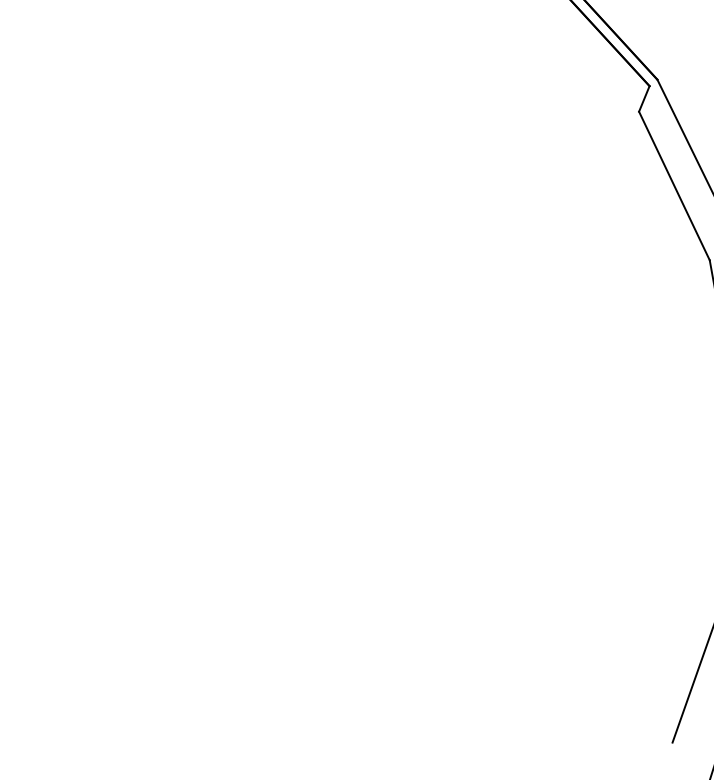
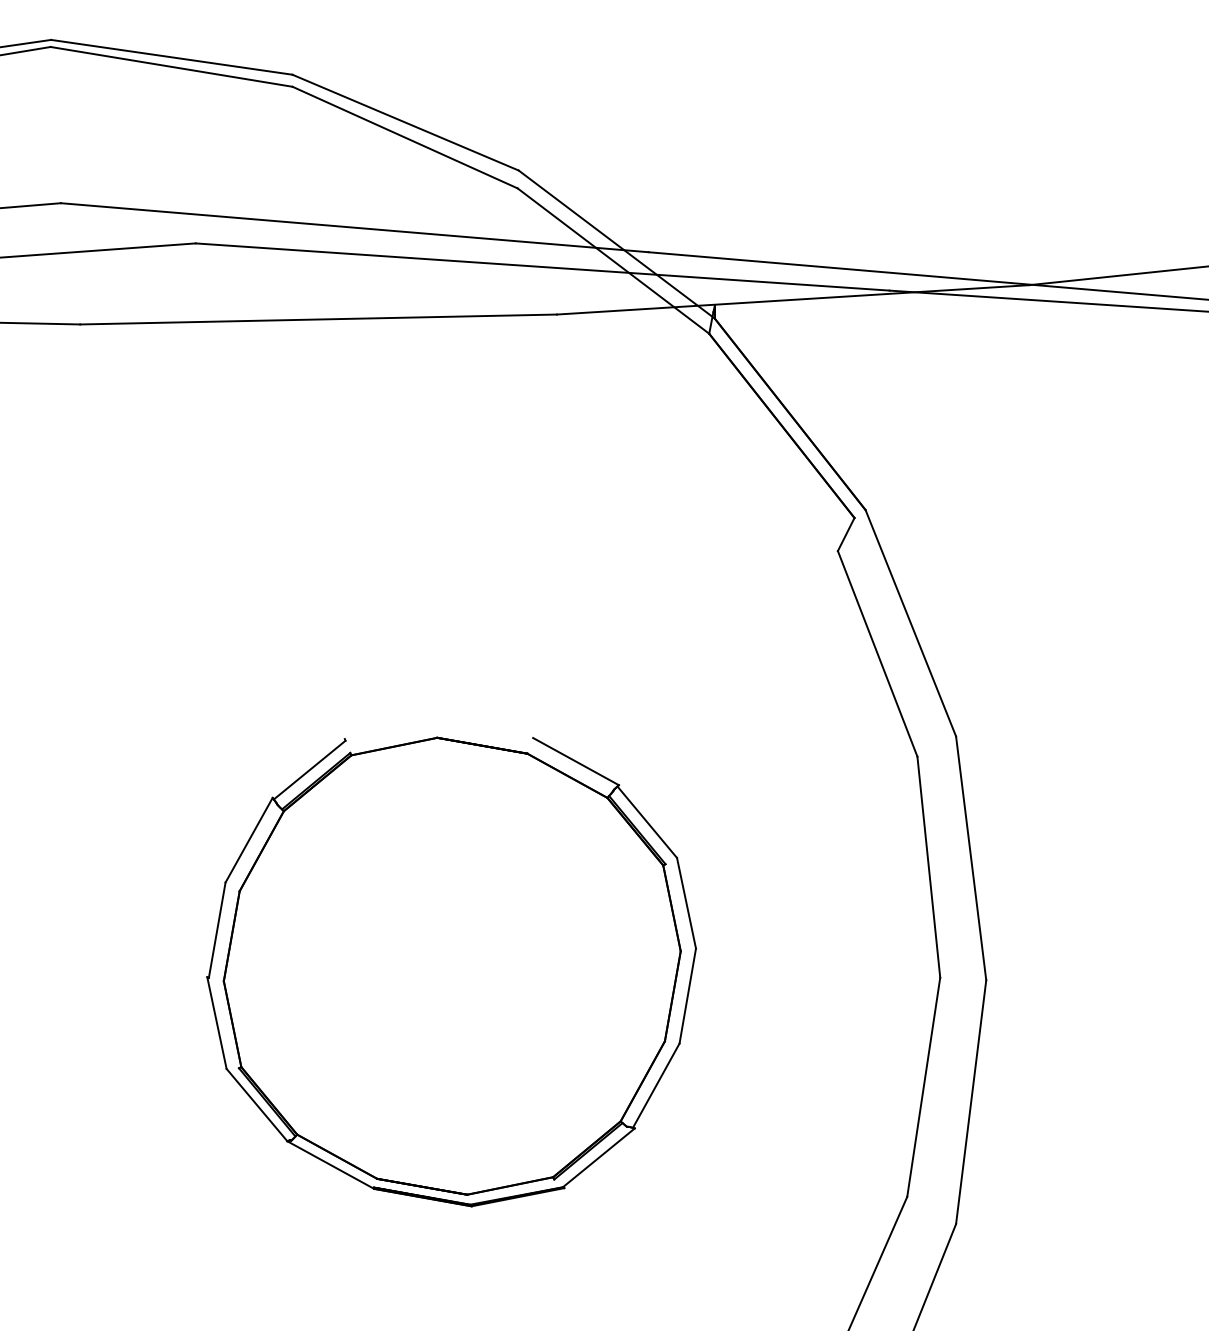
part: (374, 446) -> (451, 971), added

